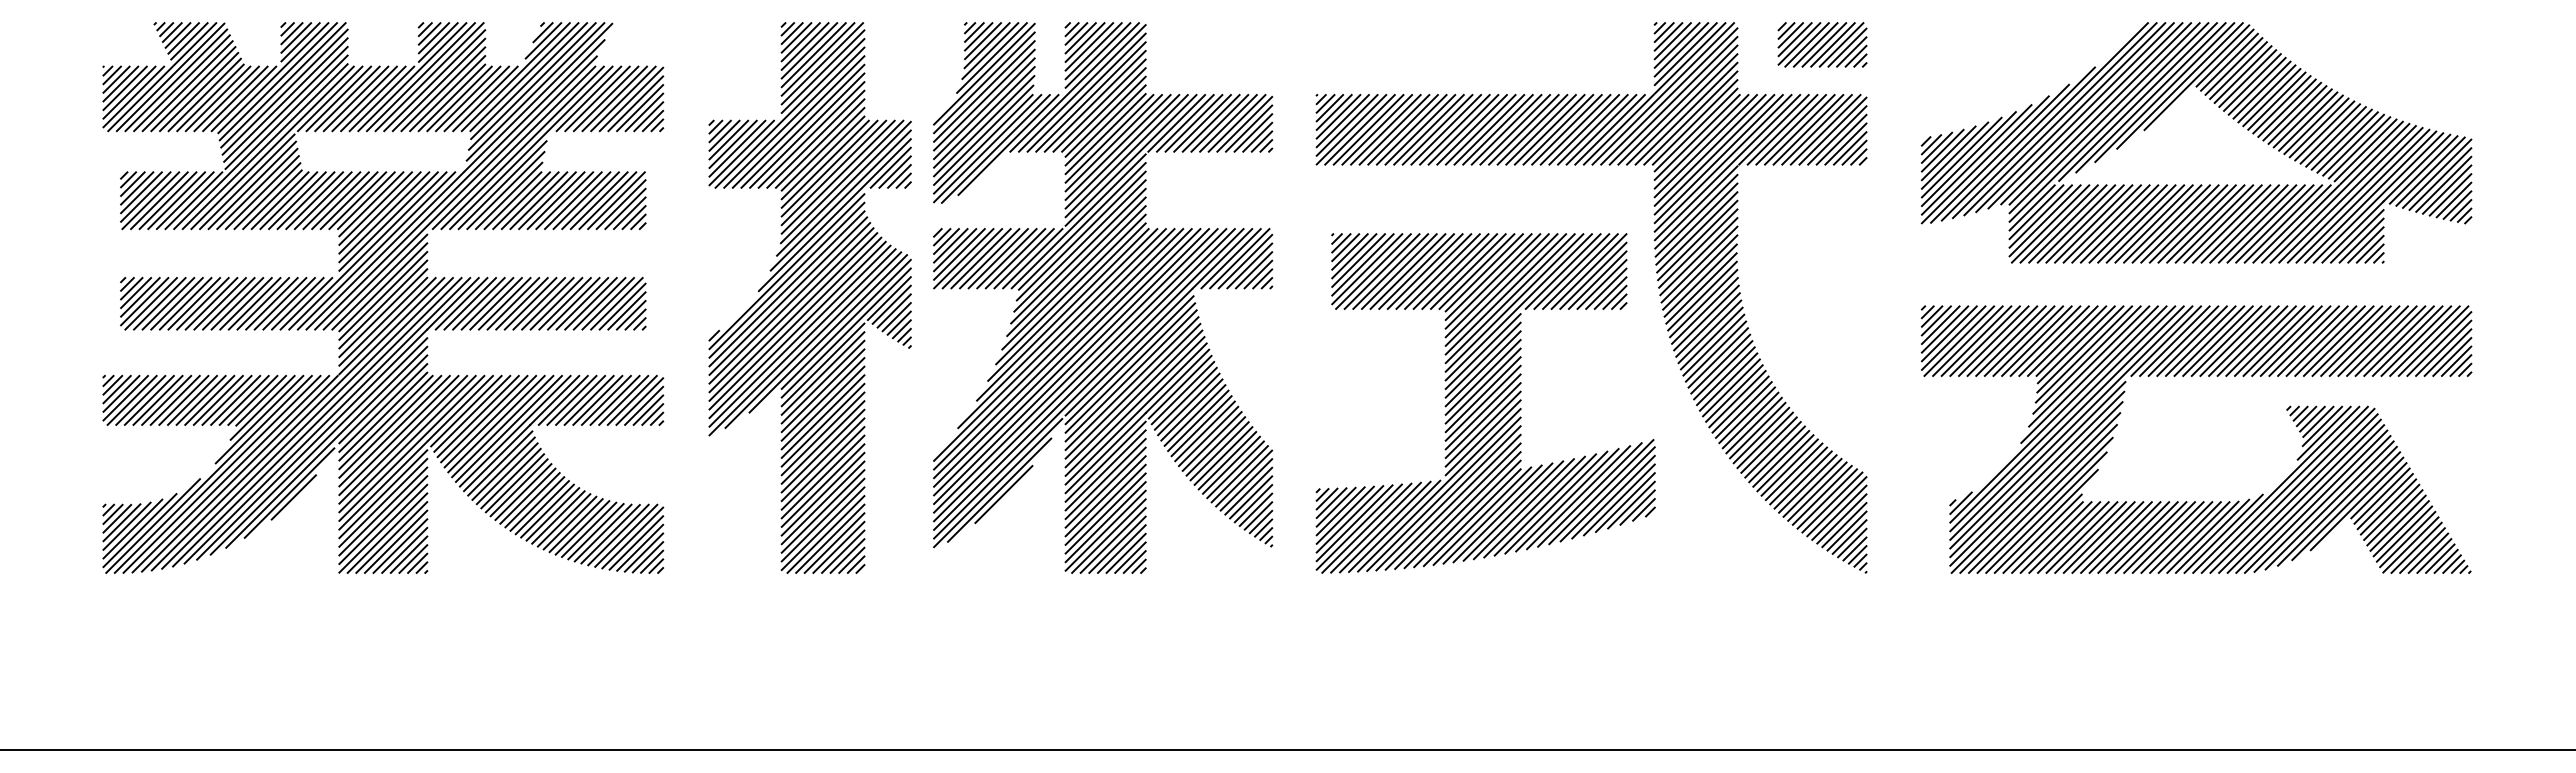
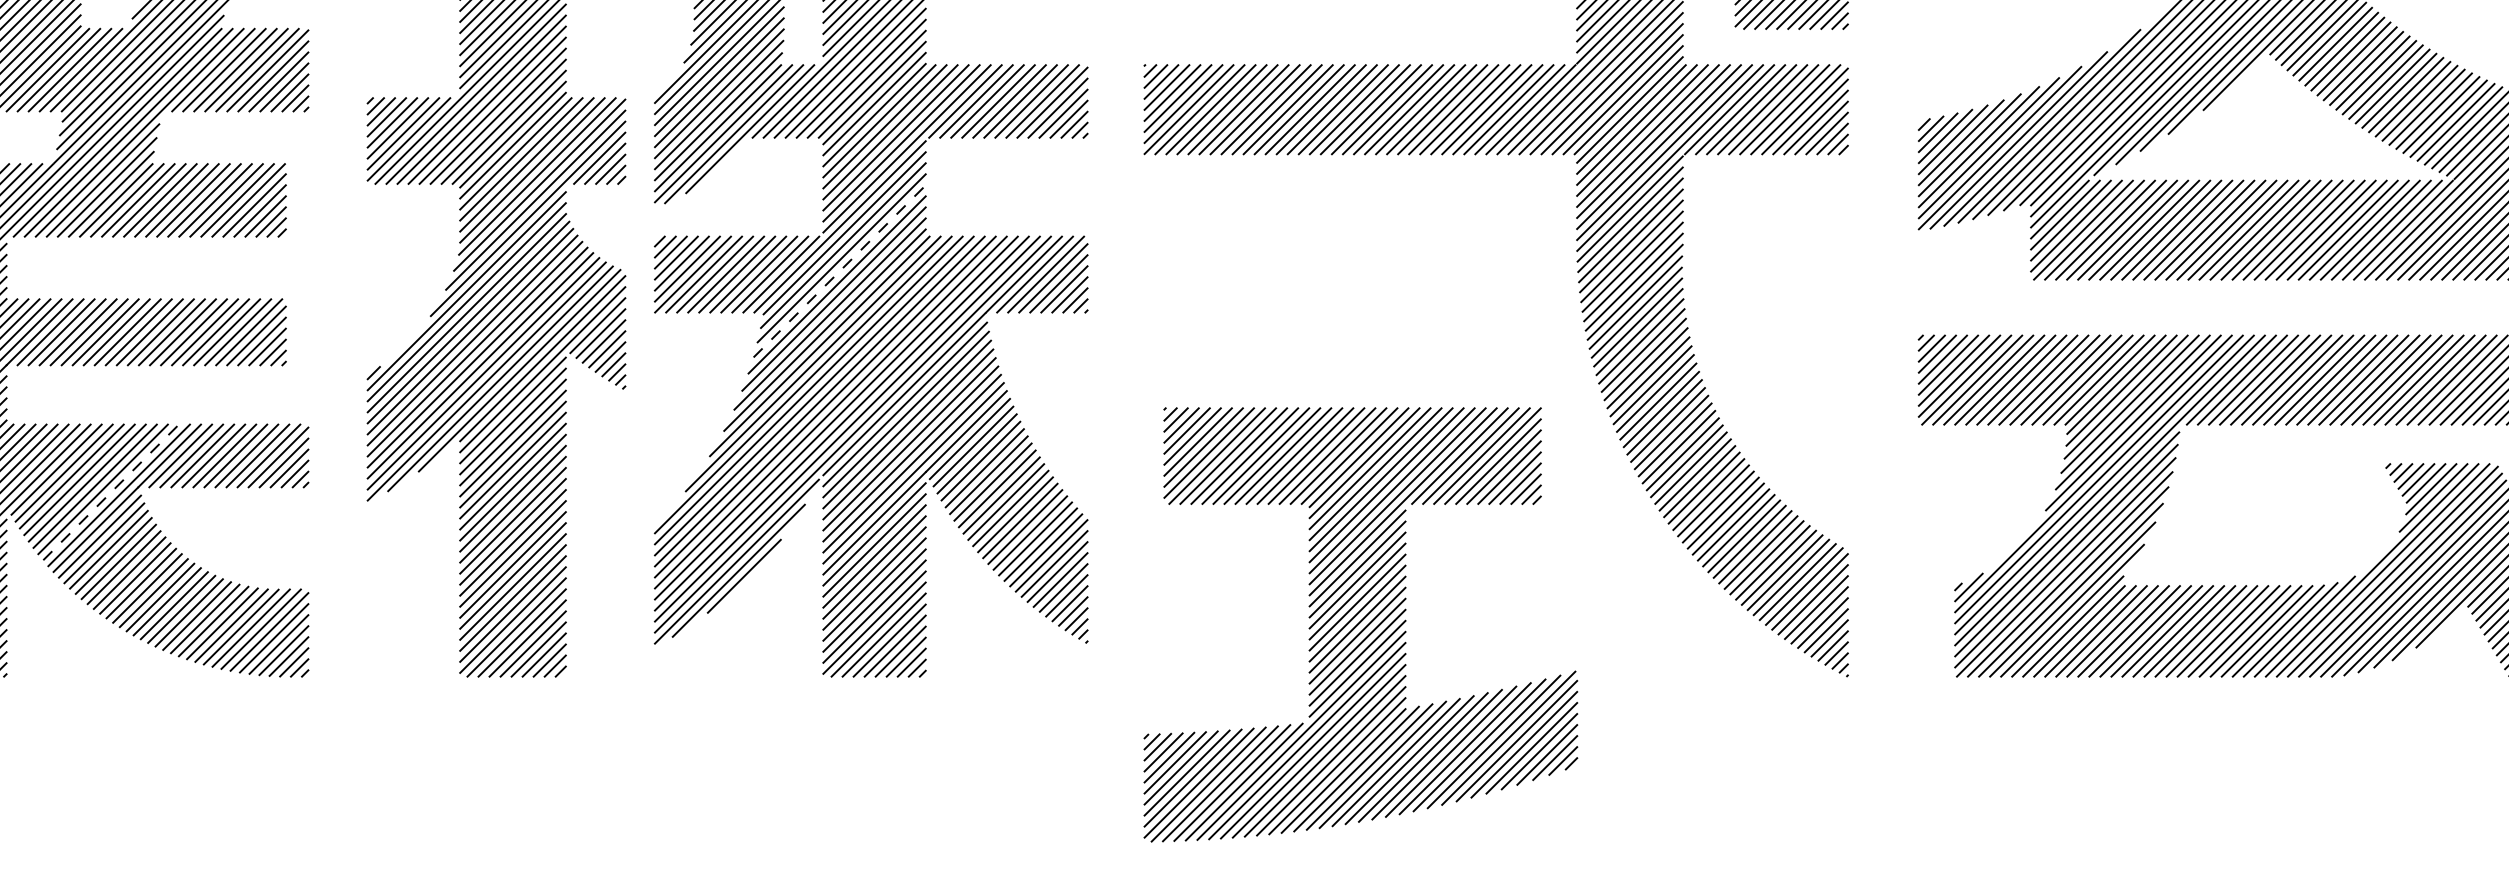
line: (1078, 255) -> (839, 270), solid -> dashed
part: (1485, 403) -> (1360, 624), moved
line: (508, 428) -> (110, 491), solid -> dashed

